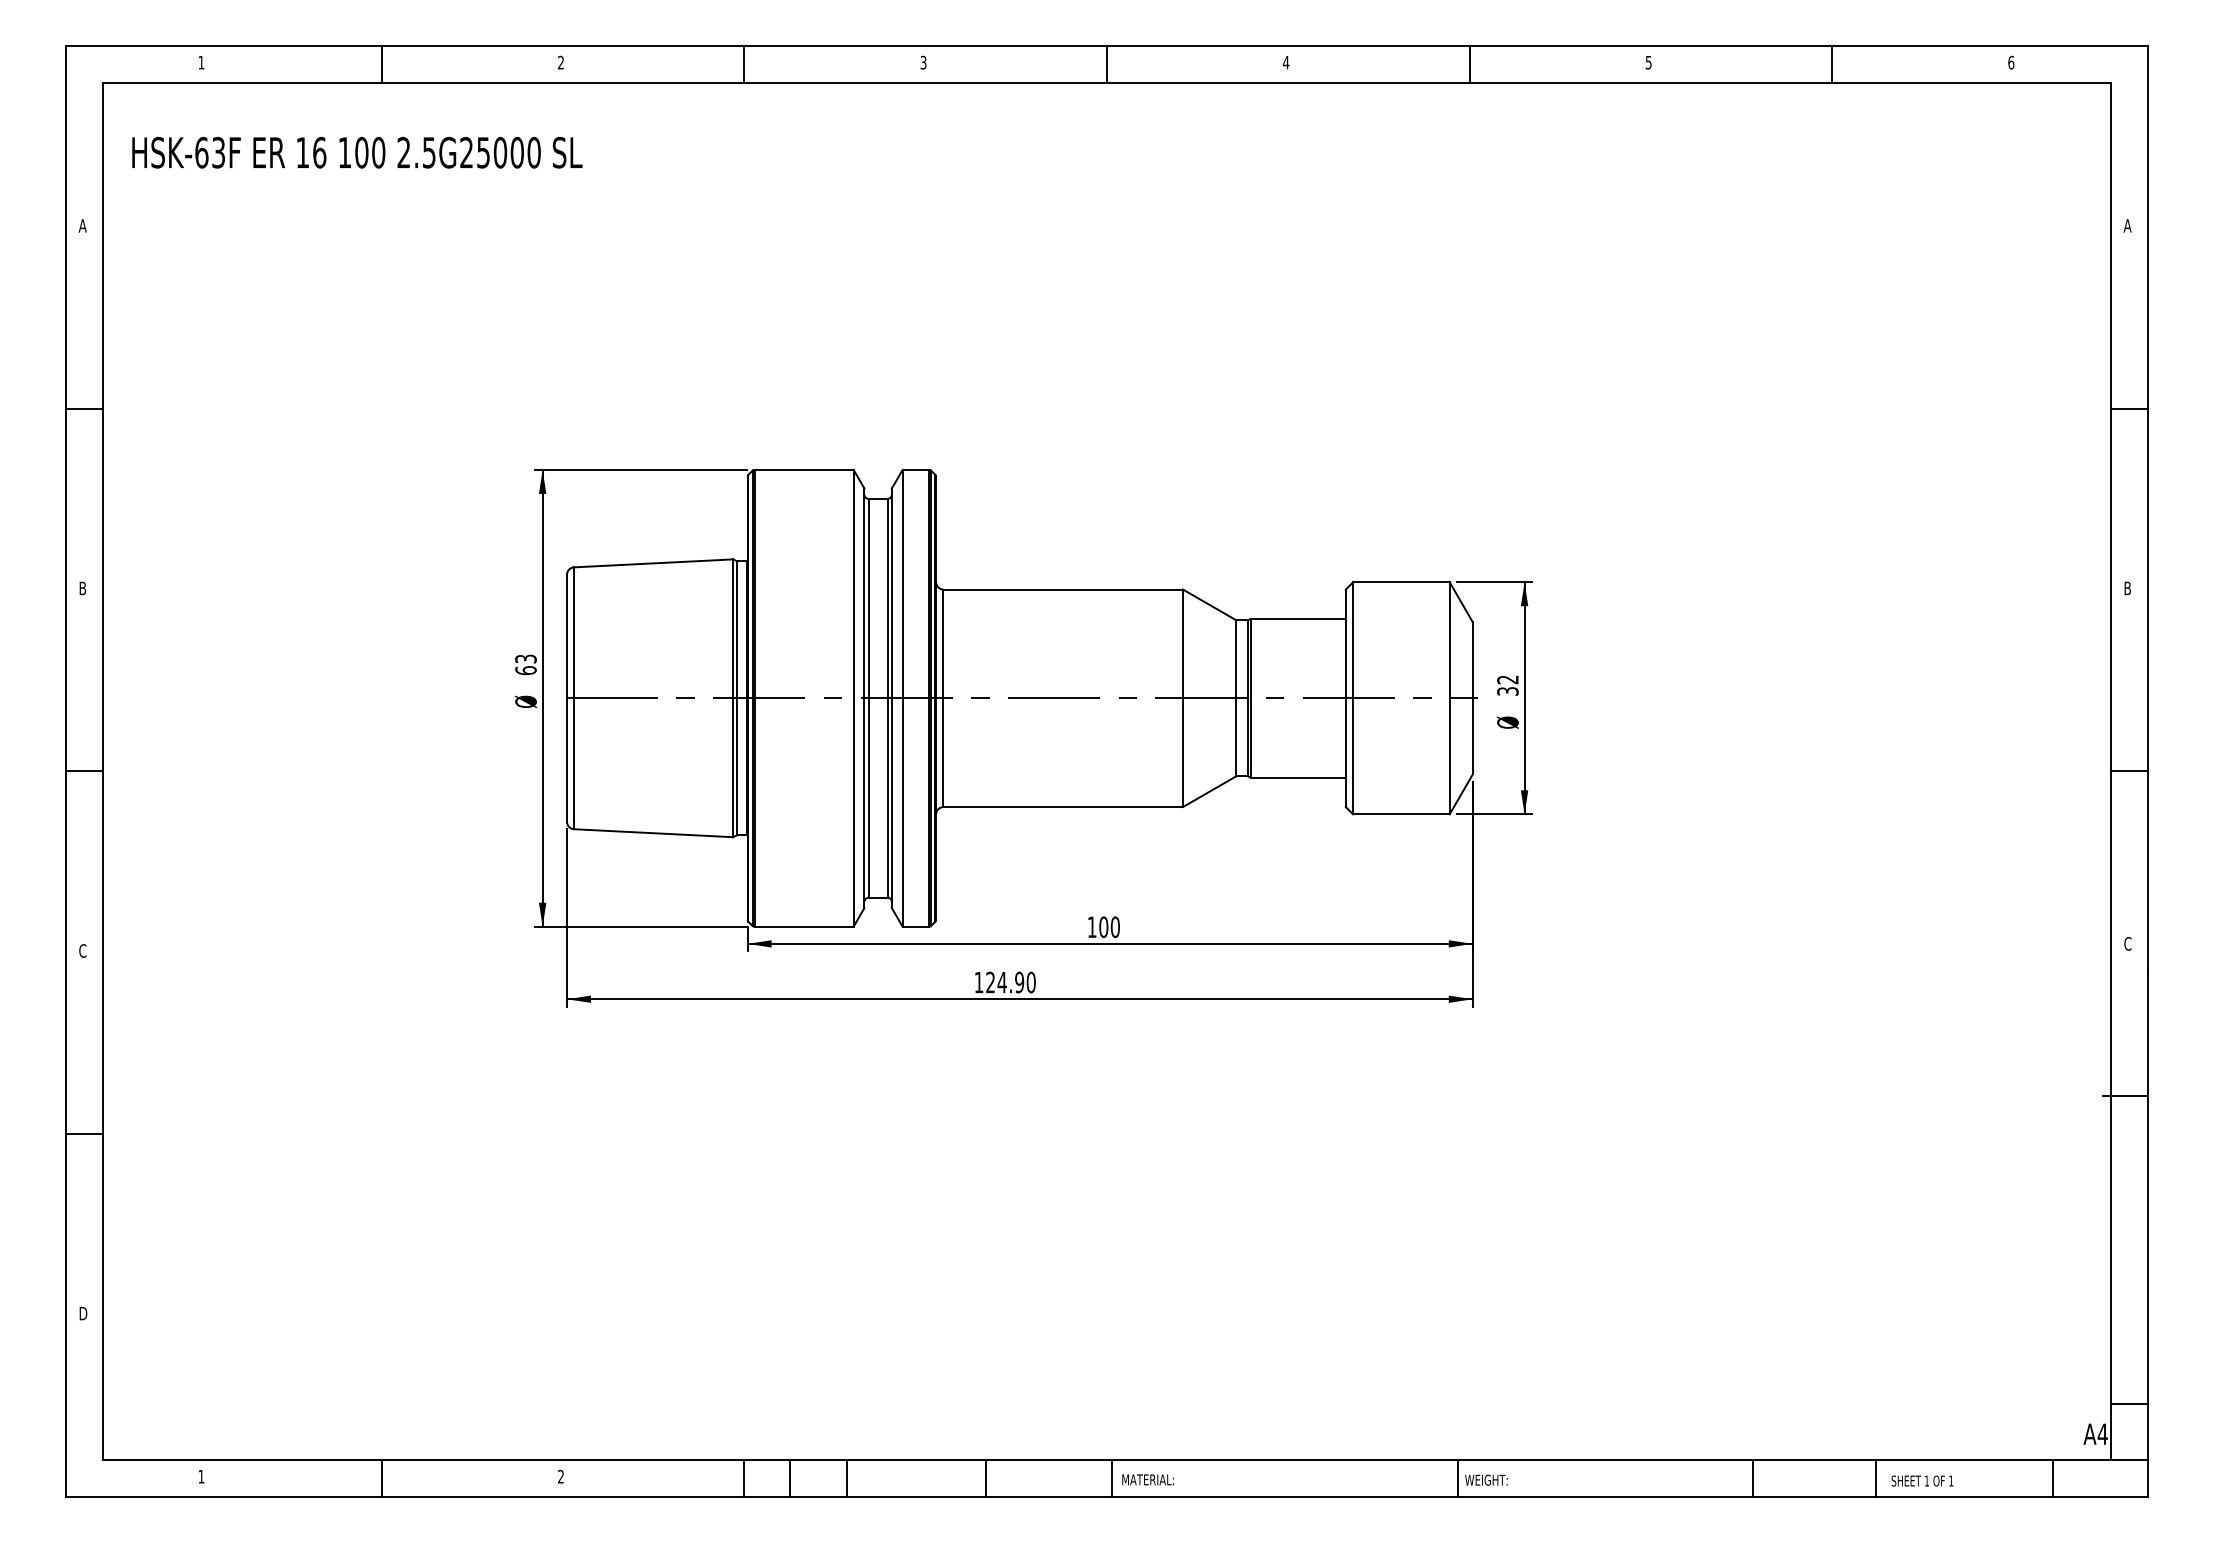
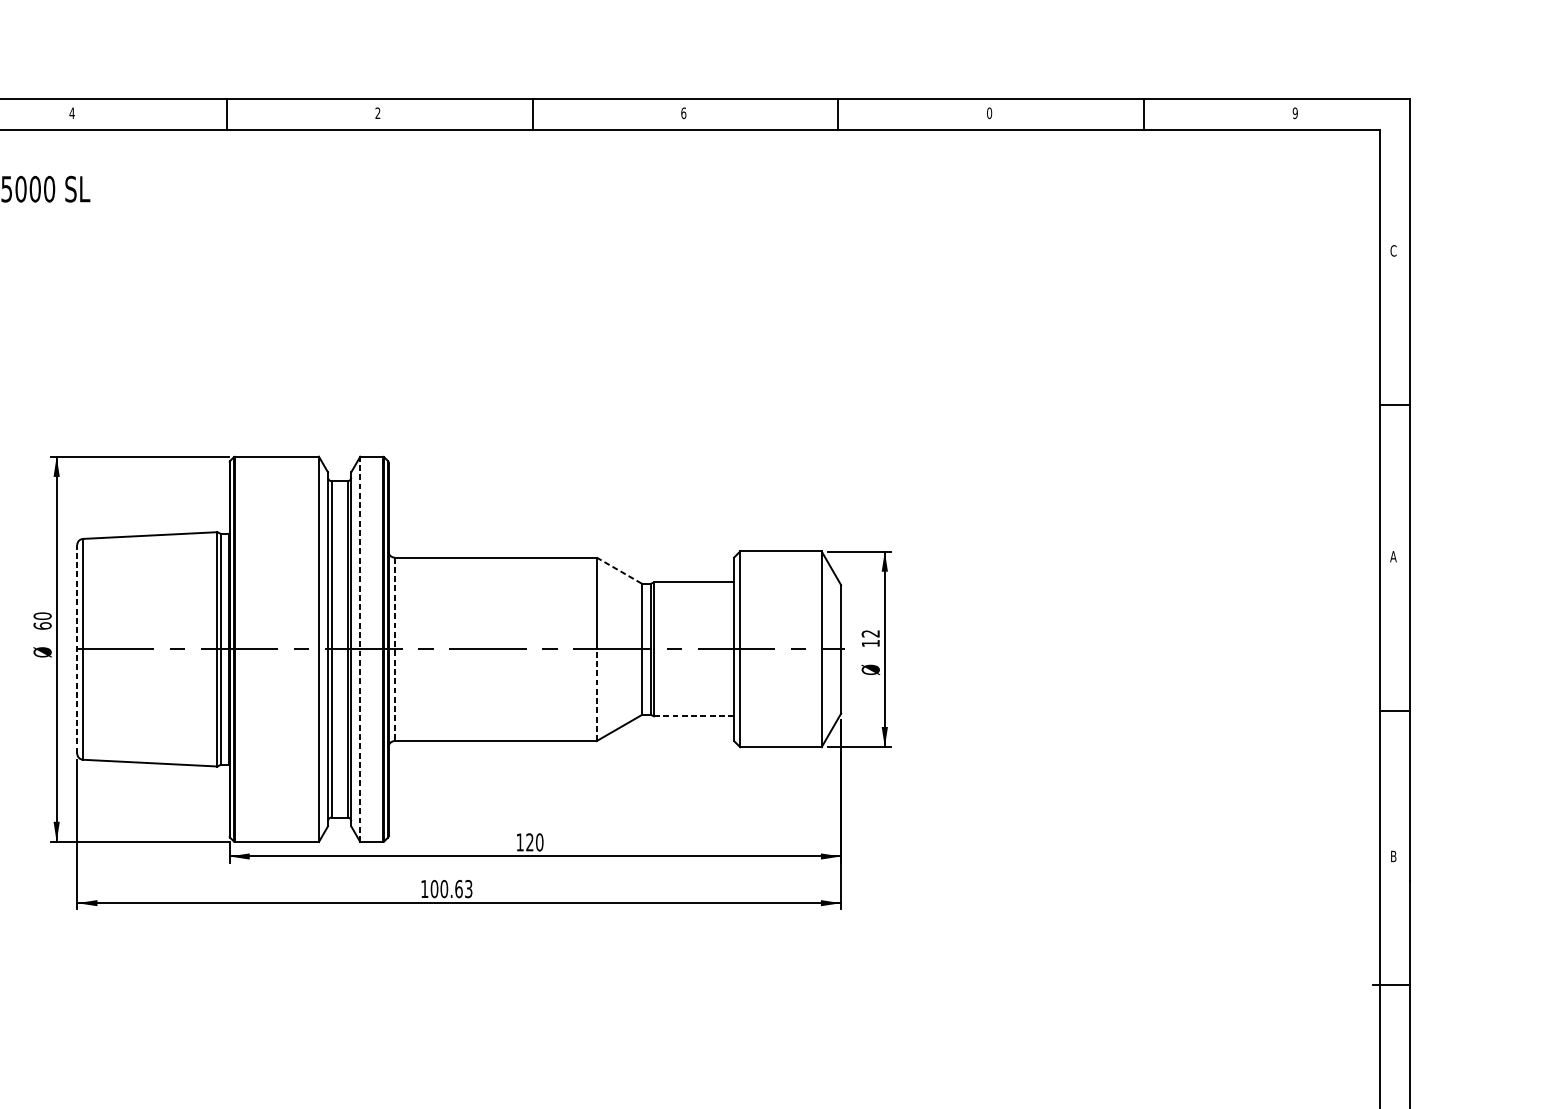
text: (560, 62) -> (71, 113), 2 -> 4
text: (923, 62) -> (377, 113), 3 -> 2
text: (1285, 62) -> (683, 113), 4 -> 6
text: (1648, 62) -> (989, 113), 5 -> 0
text: (2011, 62) -> (1295, 113), 6 -> 9
text: (2127, 225) -> (1393, 250), A -> C
text: (2127, 588) -> (1393, 556), B -> A
line: (1209, 604) -> (619, 570), solid -> dashed
text: (525, 658) -> (42, 615), 63 -> 60
text: (1507, 691) -> (870, 643), 32 -> 12
line: (902, 697) -> (360, 648), solid -> dashed
line: (567, 698) -> (77, 649), solid -> dashed
line: (943, 698) -> (394, 649), solid -> dashed
line: (1182, 752) -> (596, 695), solid -> dashed
line: (1298, 777) -> (694, 716), solid -> dashed
text: (1103, 927) -> (529, 842), 100 -> 120
text: (2127, 943) -> (1393, 856), C -> B
text: (1010, 982) -> (451, 889), 124.90 -> 100.63

